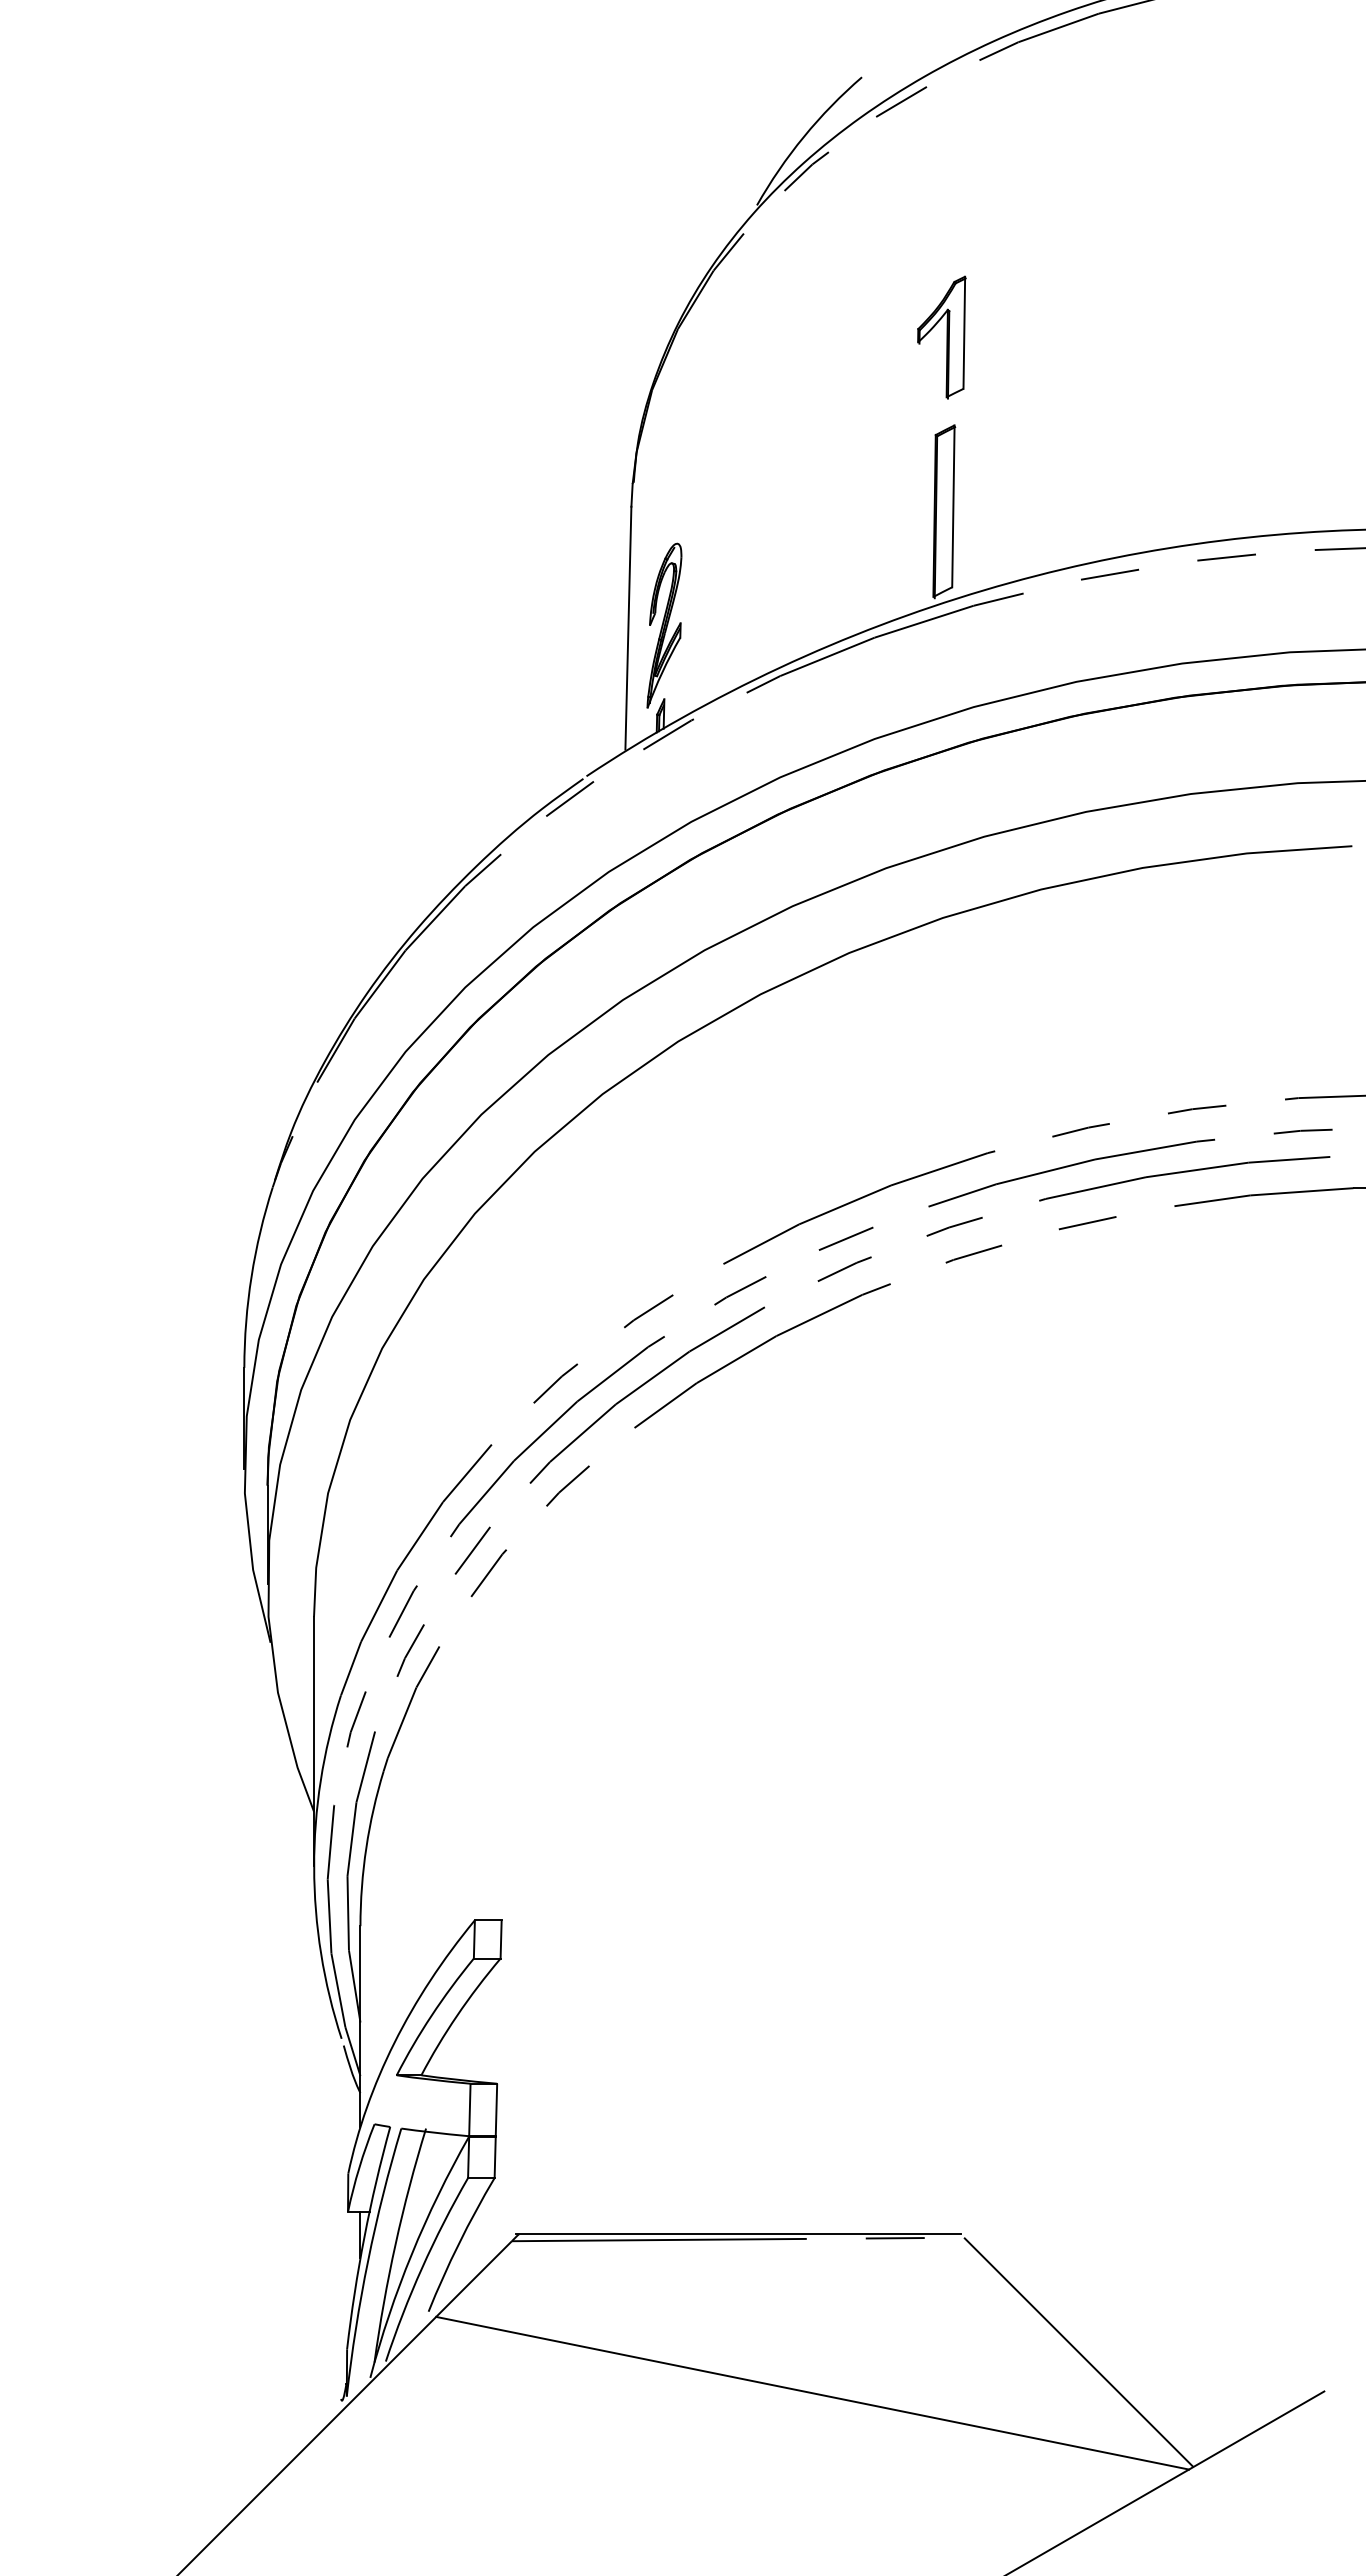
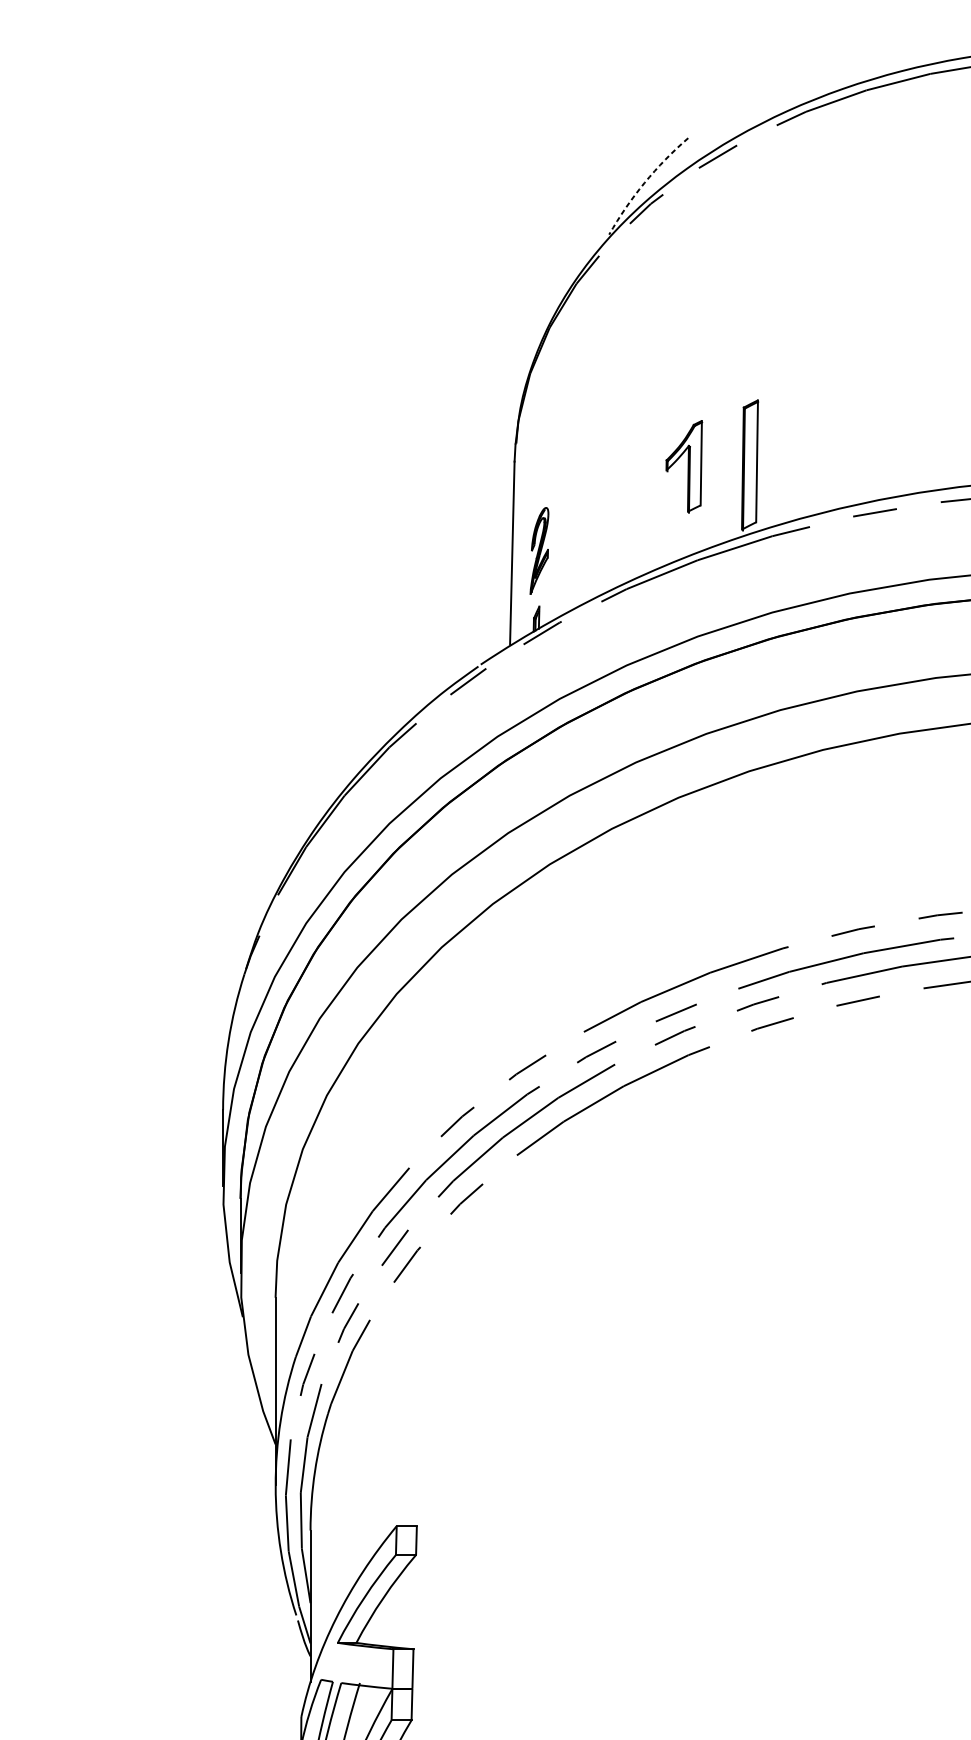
arc: (803, 136) -> (644, 182), solid -> dashed
part: (941, 337) -> (684, 466), moved
part: (664, 625) -> (539, 551), size x0.7

